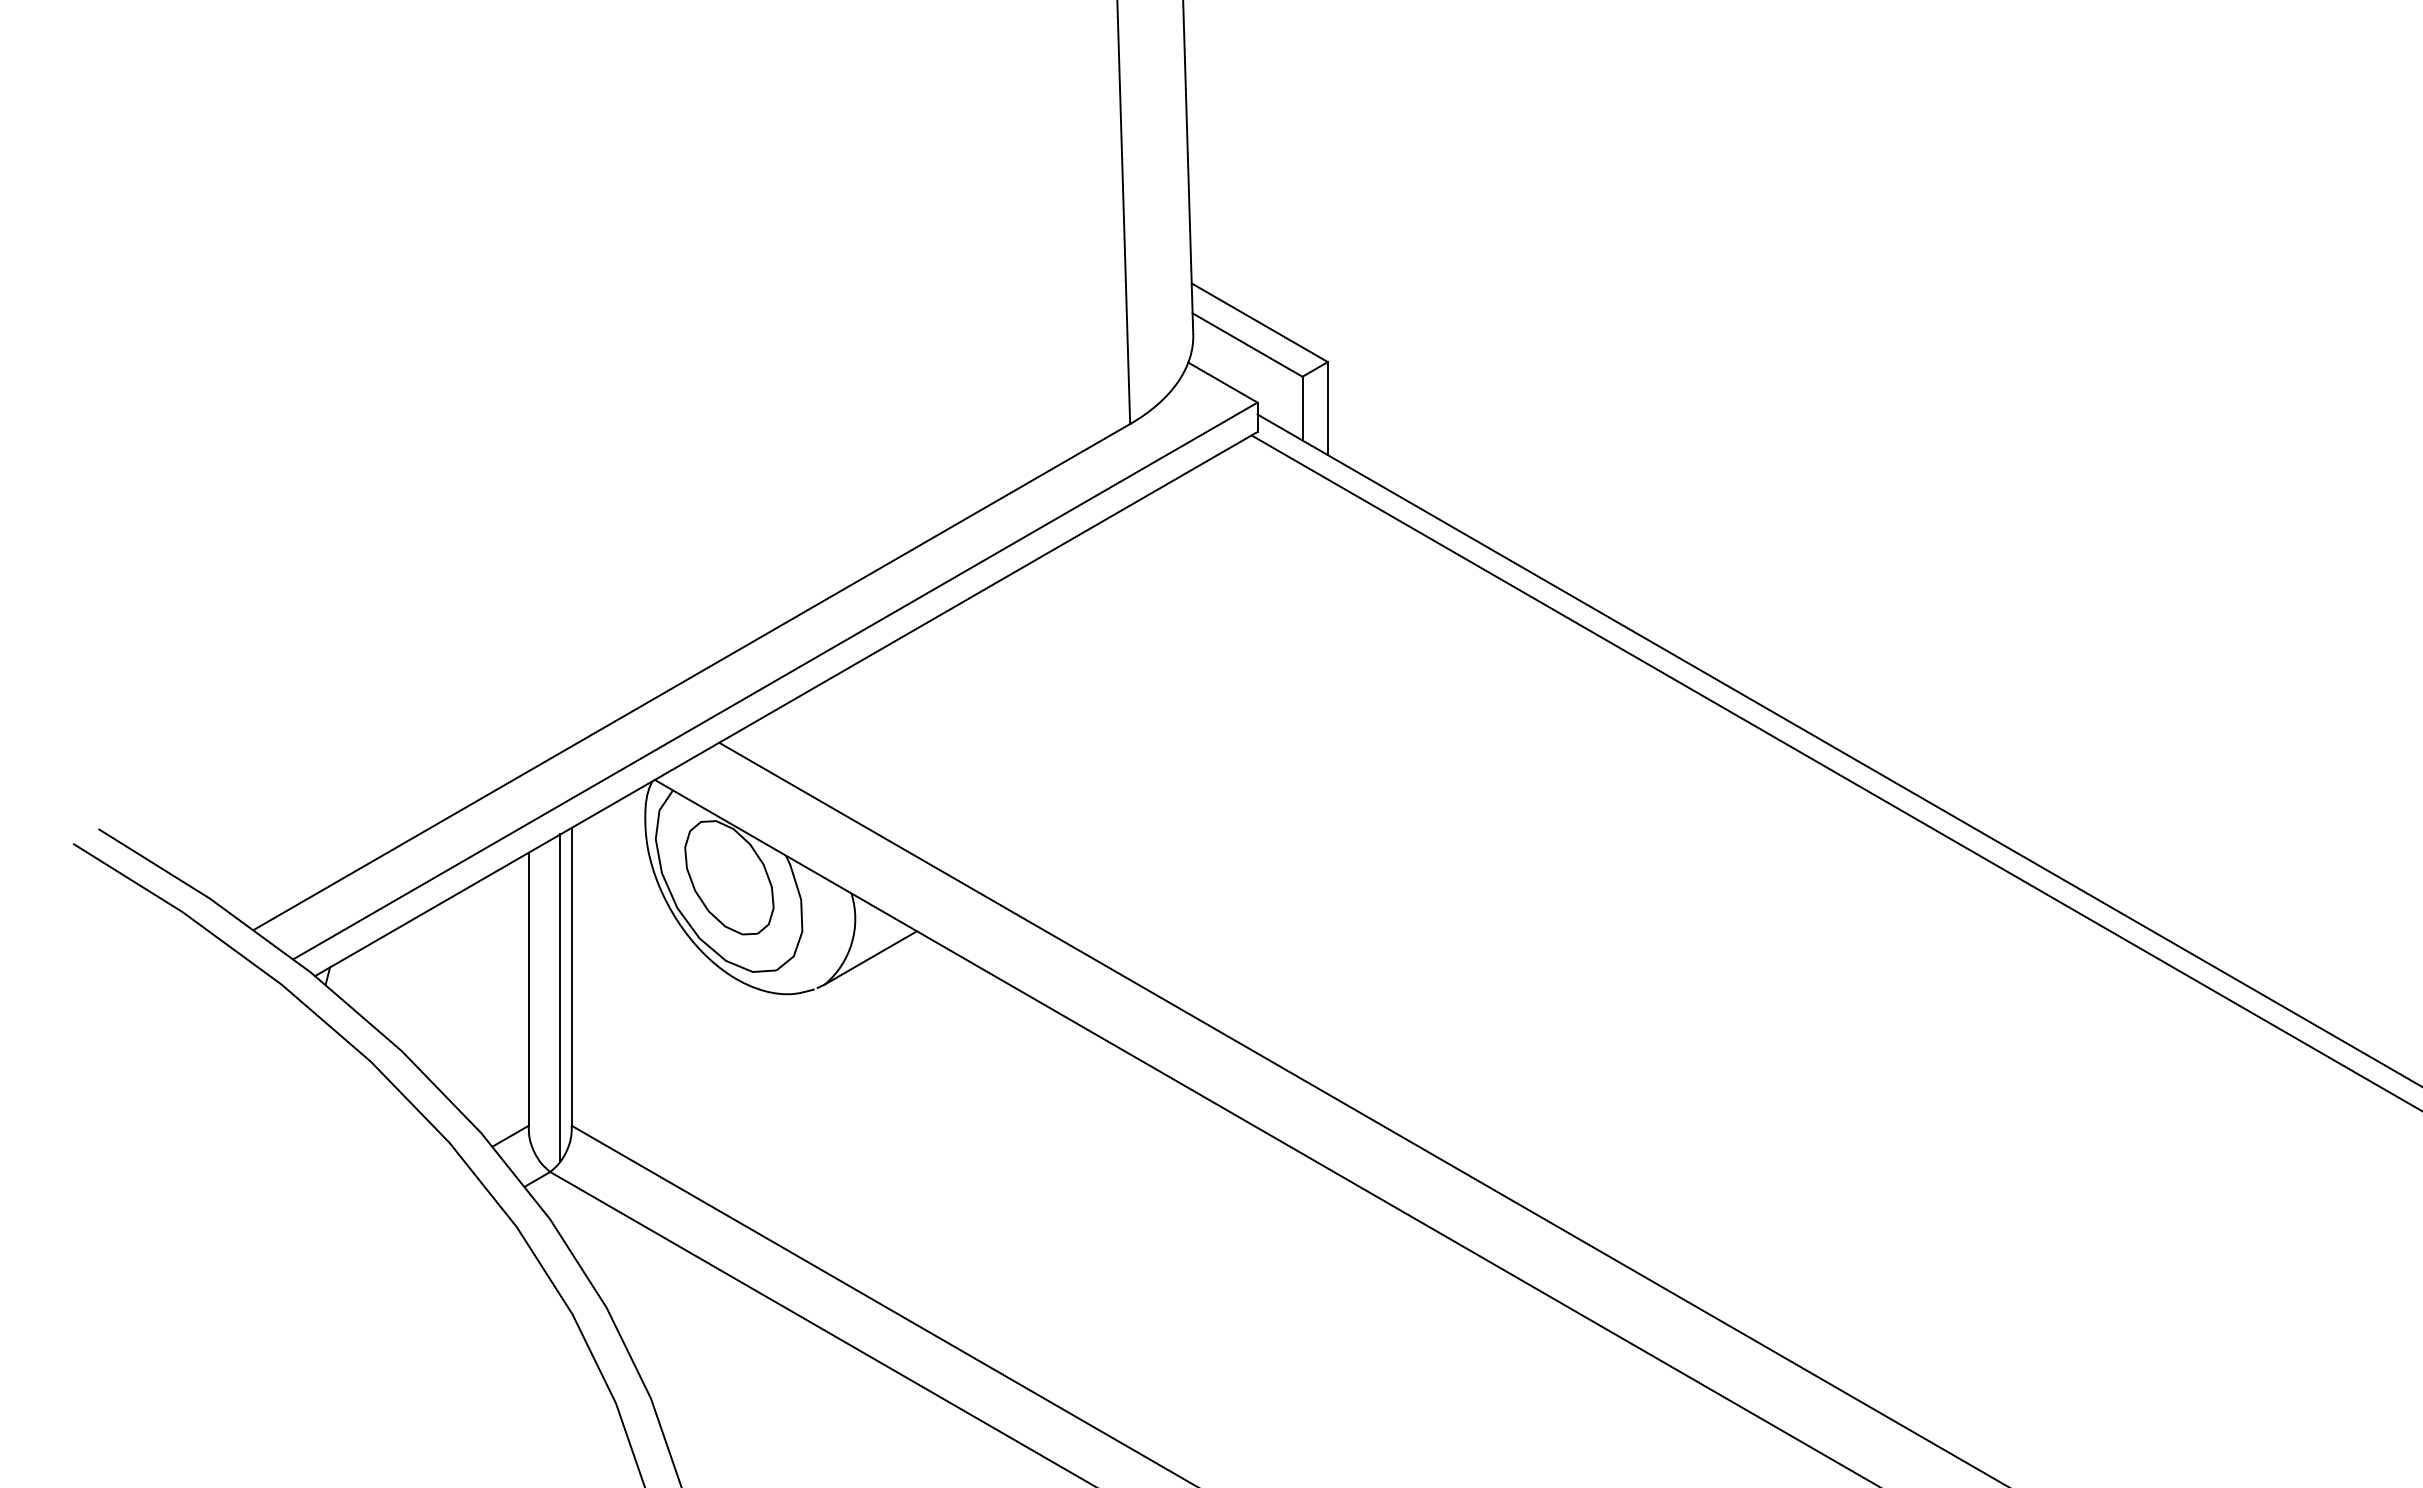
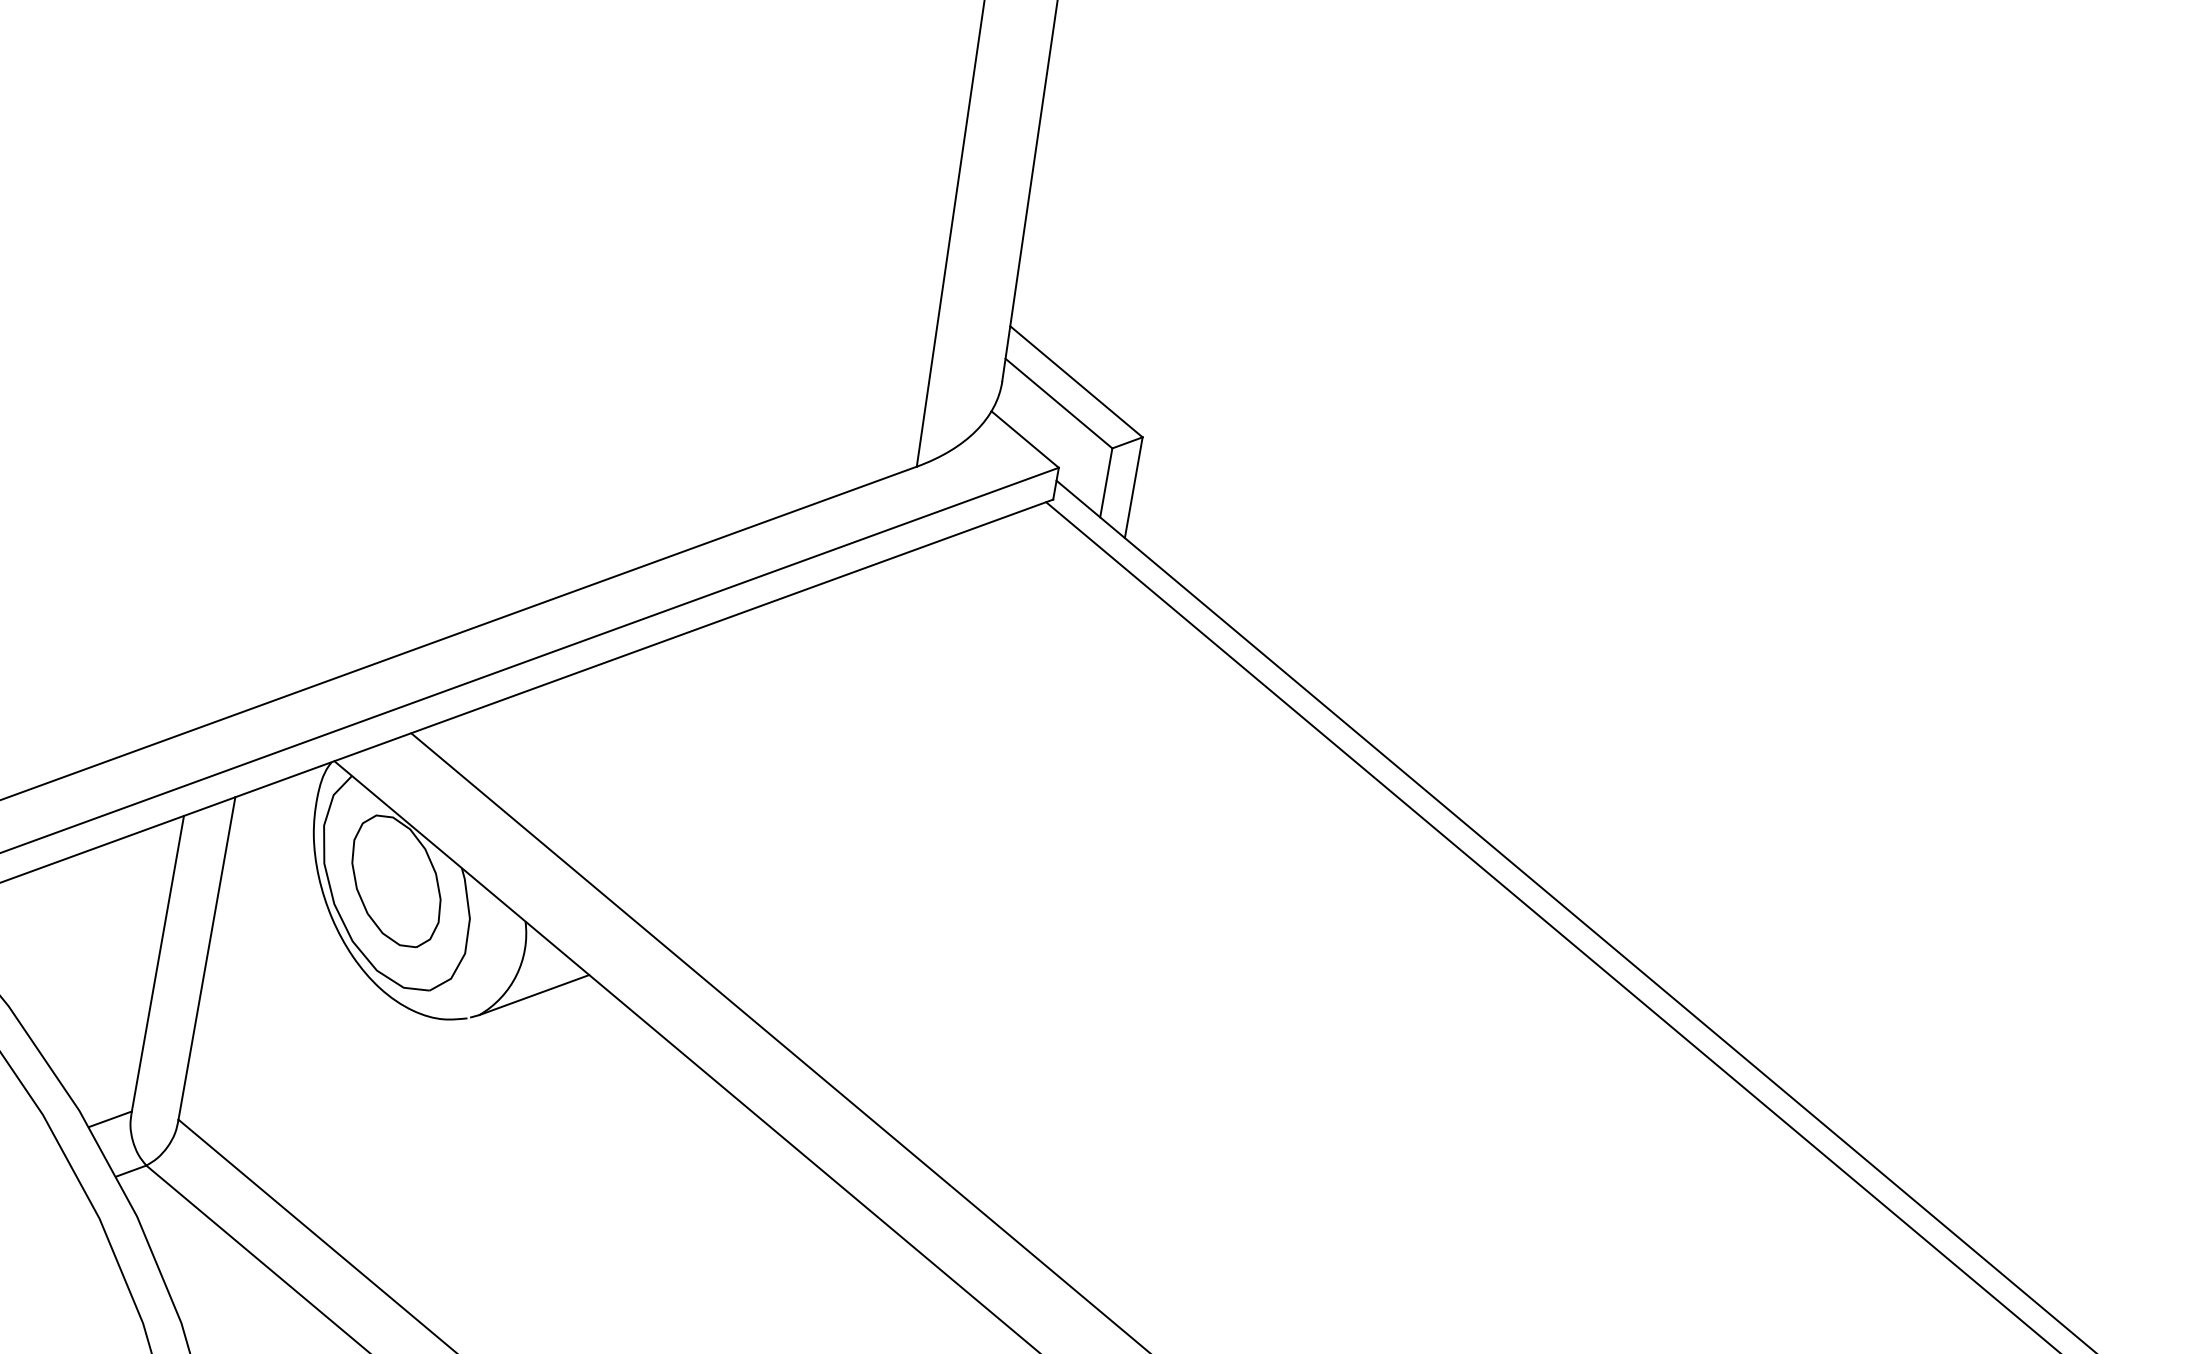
line: (560, 997) -> (190, 978), removed

